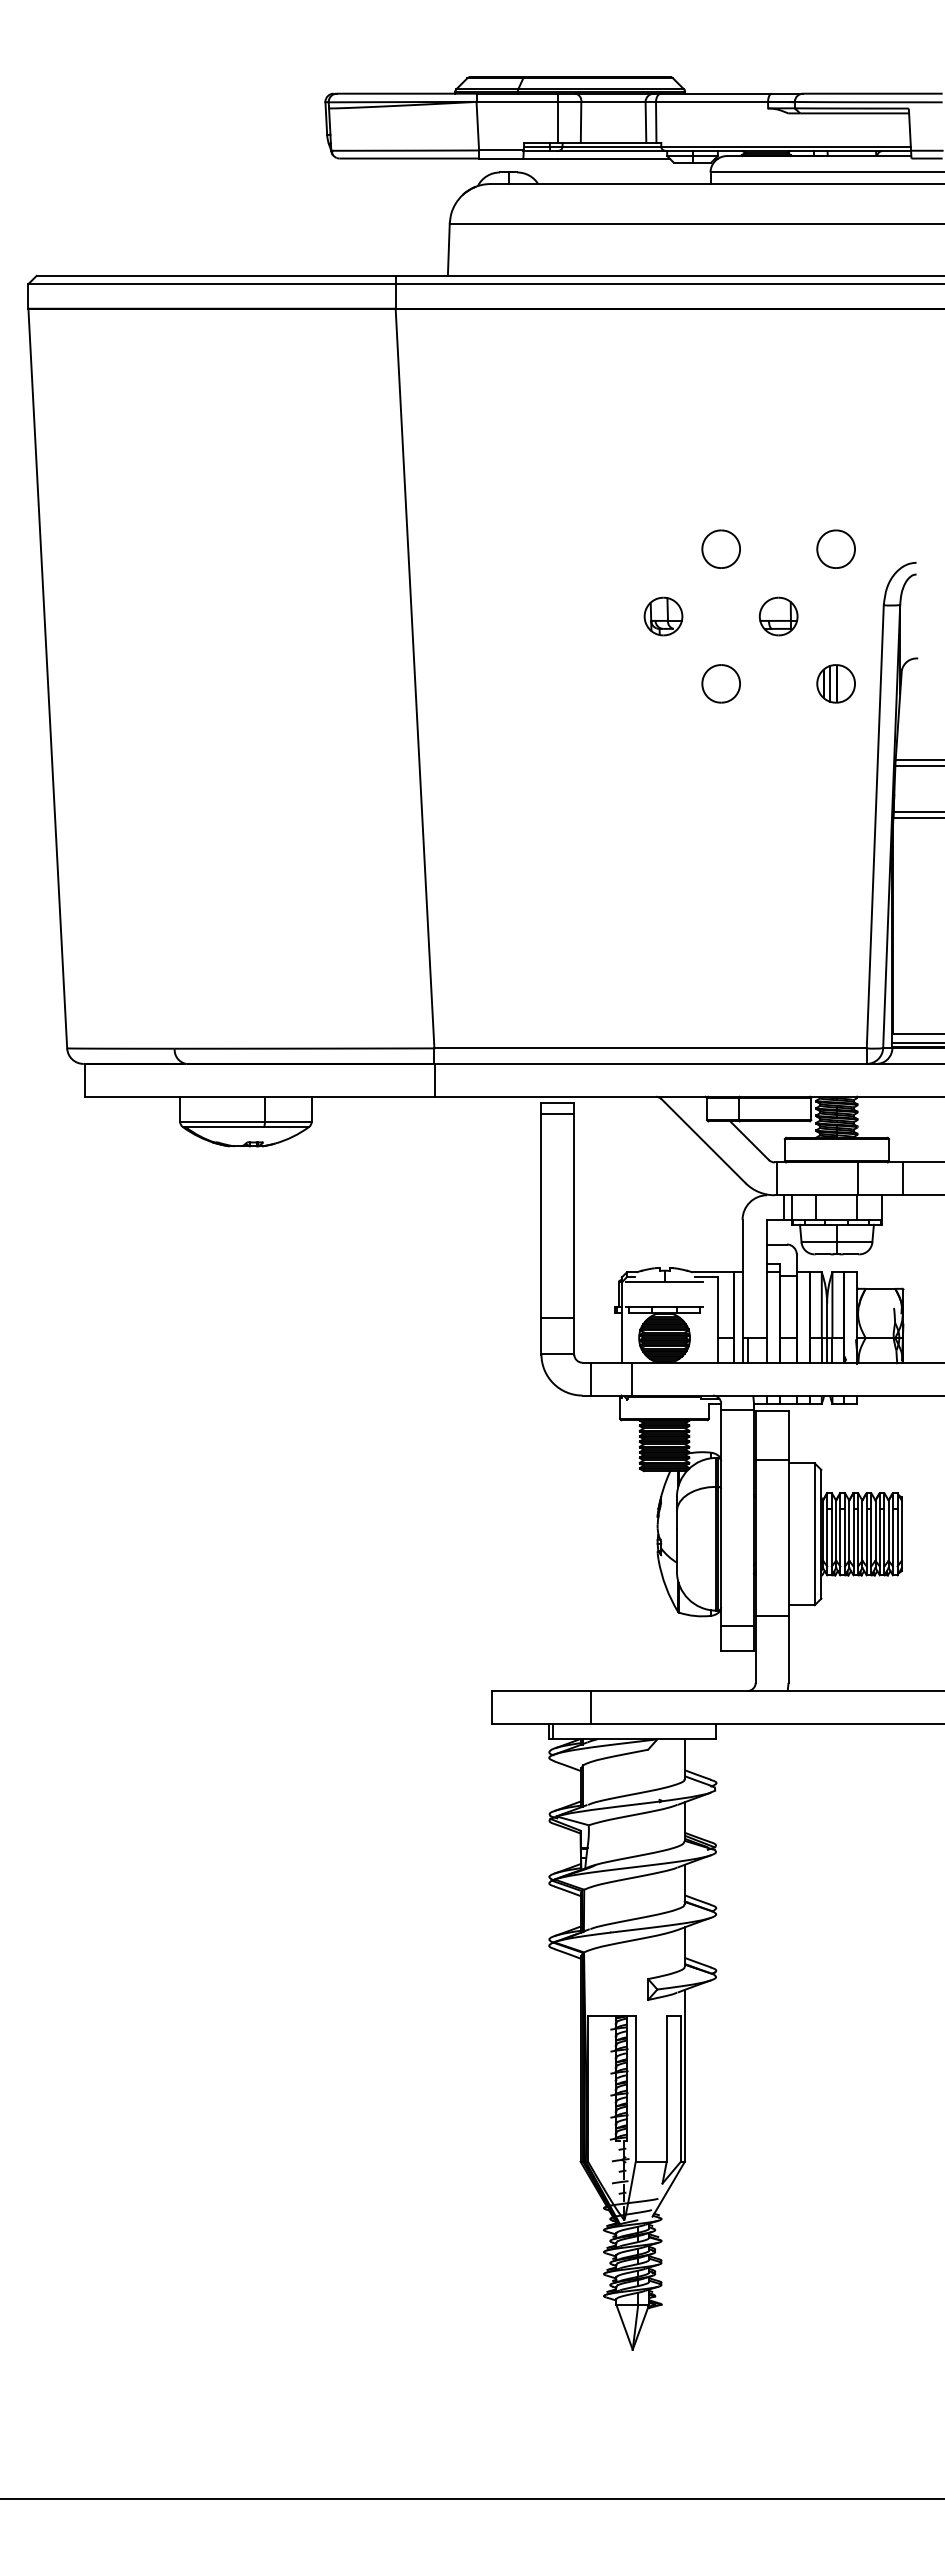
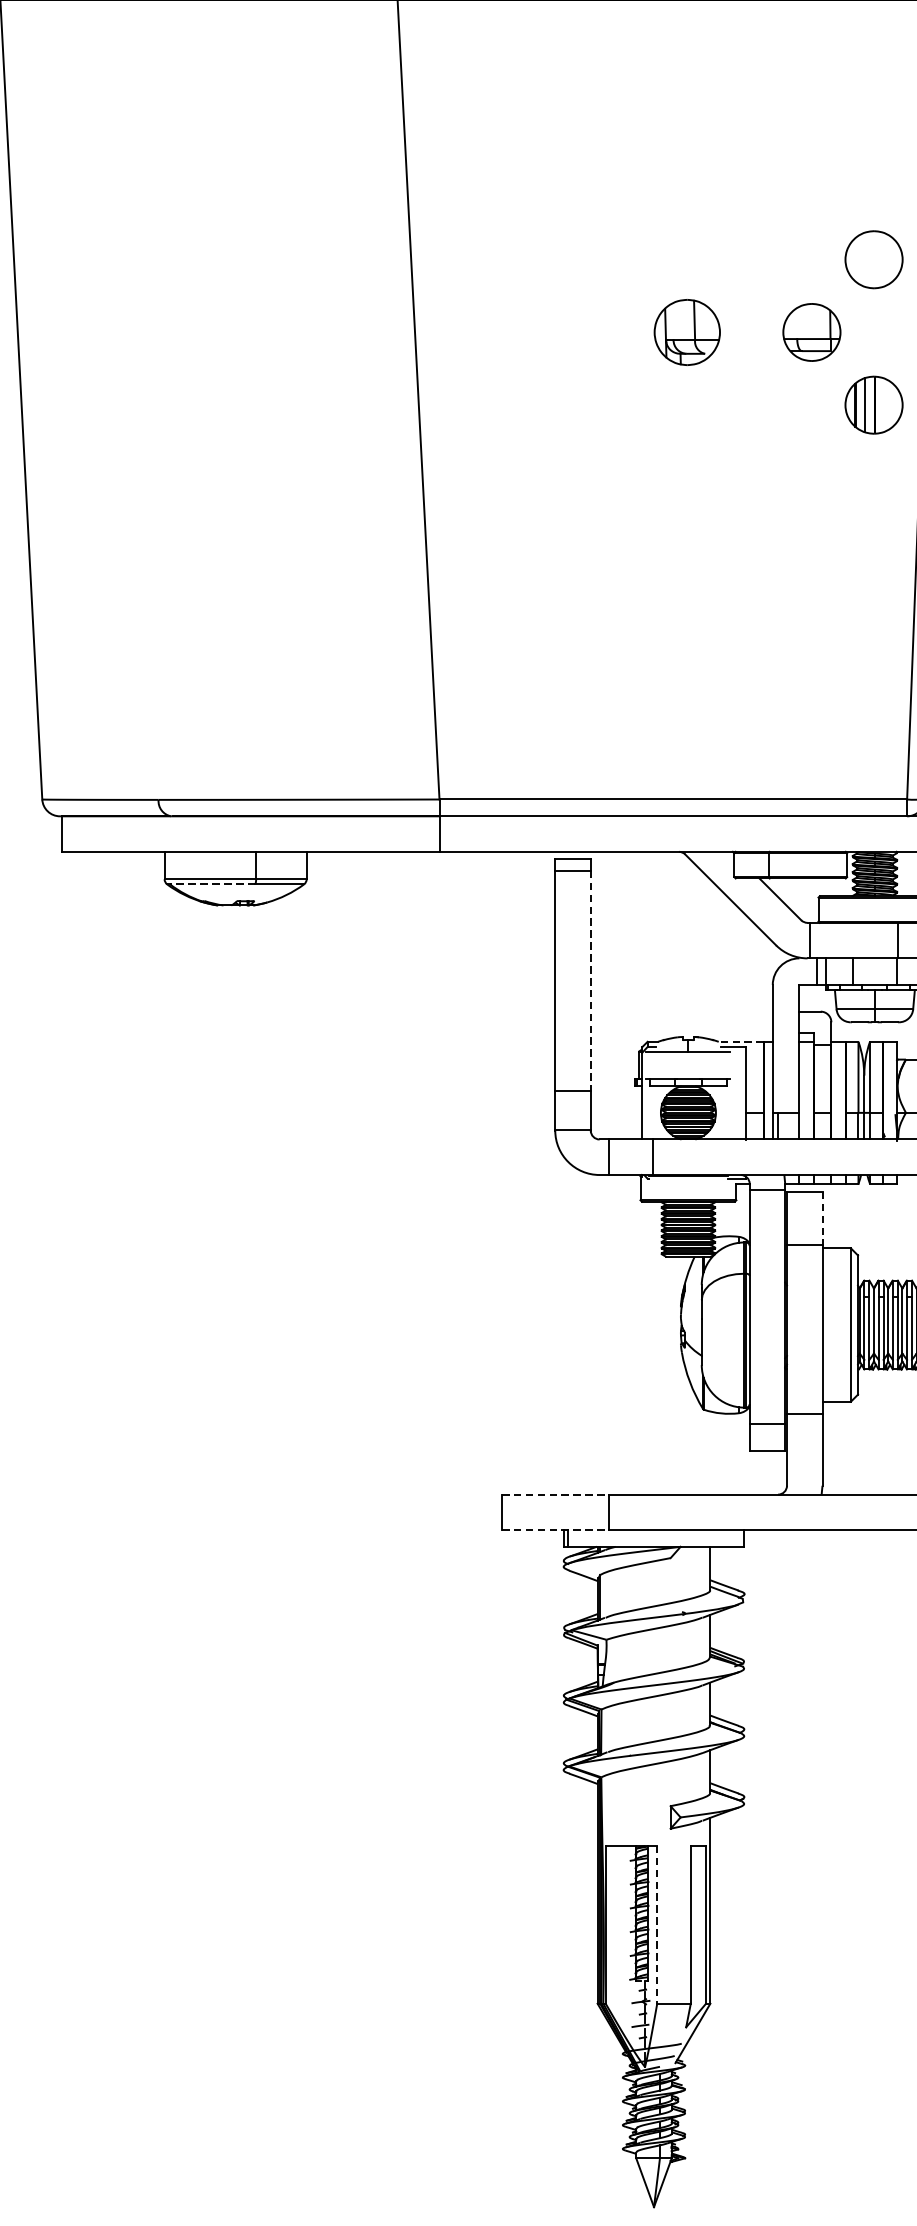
part: (720, 548) -> (748, 258), removed
part: (835, 548) -> (873, 258), size x1.4
part: (663, 616) -> (687, 332), size x1.6
part: (778, 616) -> (811, 332), size x1.4
part: (720, 683) -> (748, 404), removed
part: (835, 683) -> (873, 404), size x1.4
line: (224, 1126) -> (212, 883), solid -> dashed
line: (574, 1215) -> (591, 980), solid -> dashed
line: (713, 1272) -> (741, 1041), solid -> dashed
line: (788, 1435) -> (822, 1218), solid -> dashed
line: (541, 1691) -> (555, 1495), solid -> dashed
line: (541, 1723) -> (555, 1529), solid -> dashed
line: (635, 2088) -> (656, 1924), solid -> dashed

